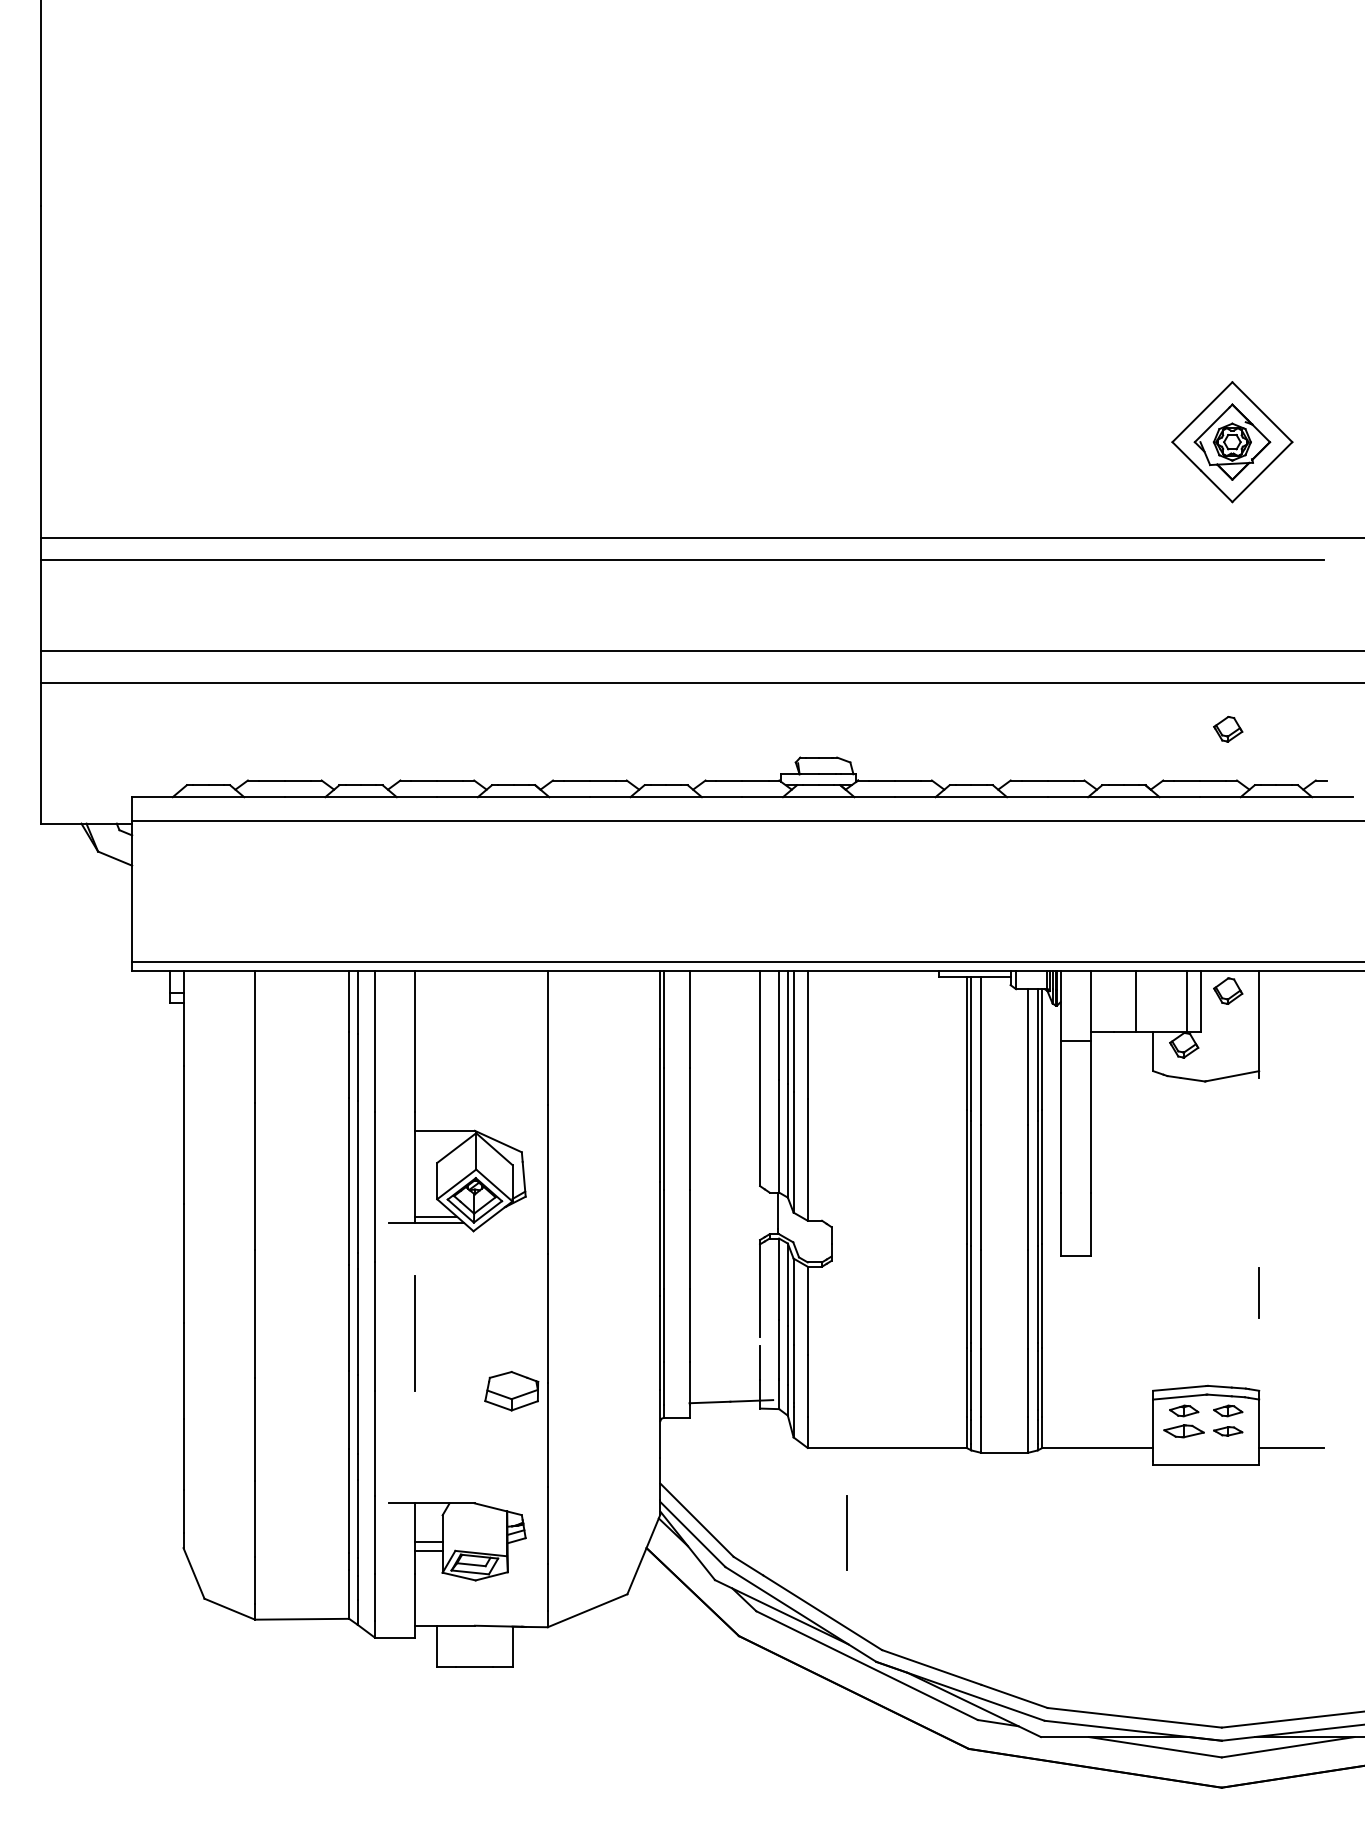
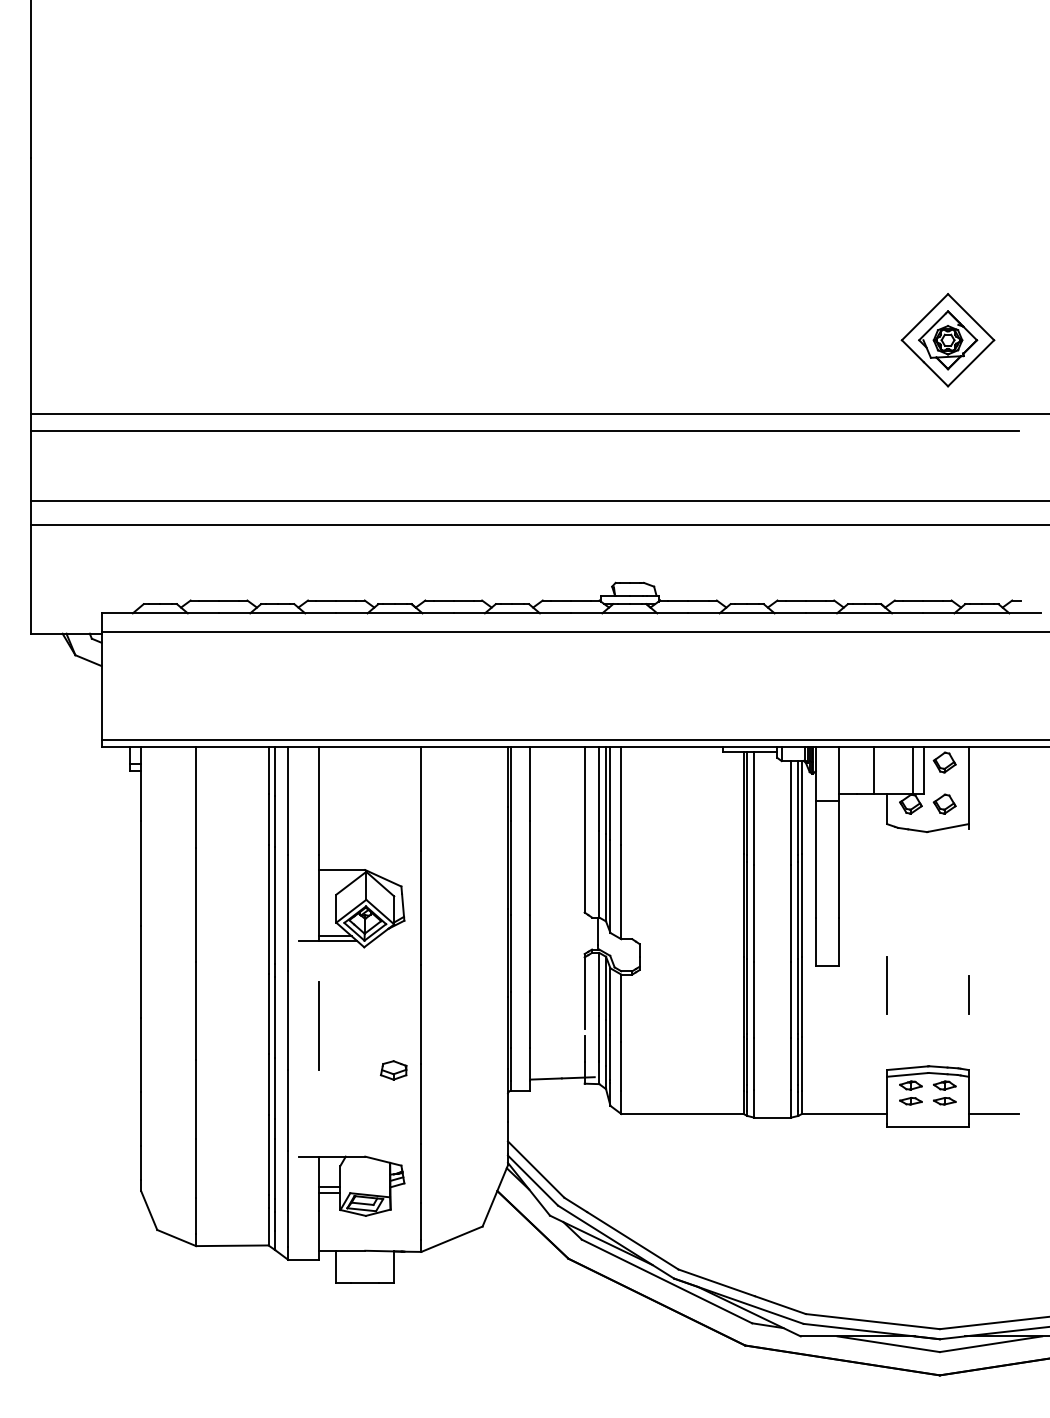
part: (1228, 729) -> (945, 804), moved
part: (511, 1391) -> (393, 1070), size x0.62
part: (1184, 1431) -> (911, 1101), size x0.71
line: (846, 1532) -> (886, 985), moved

